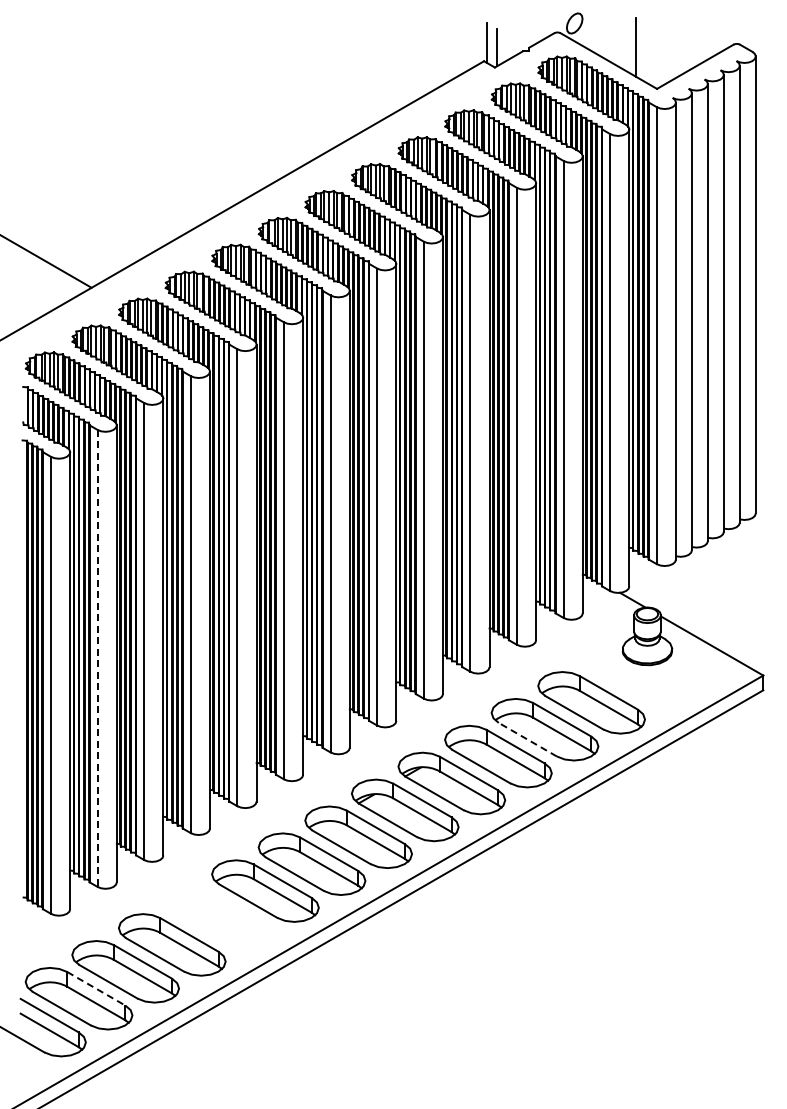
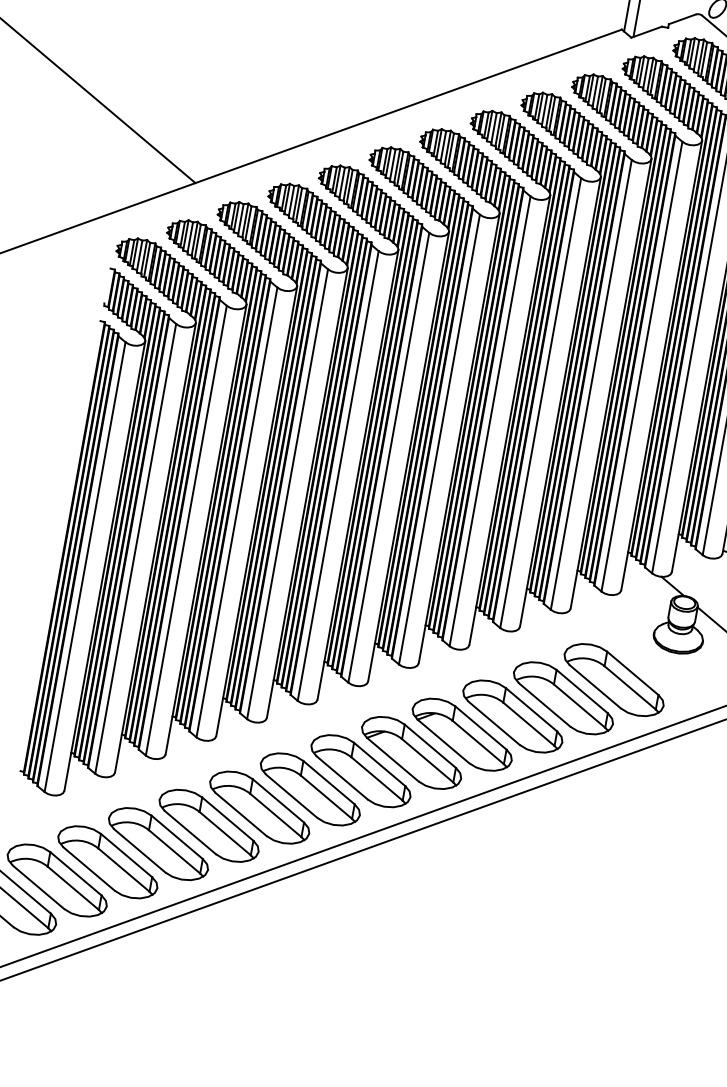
line: (97, 658) -> (135, 548), dashed -> solid
line: (527, 739) -> (544, 704), dashed -> solid
part: (218, 917) -> (208, 825), added
line: (96, 988) -> (76, 873), dashed -> solid

